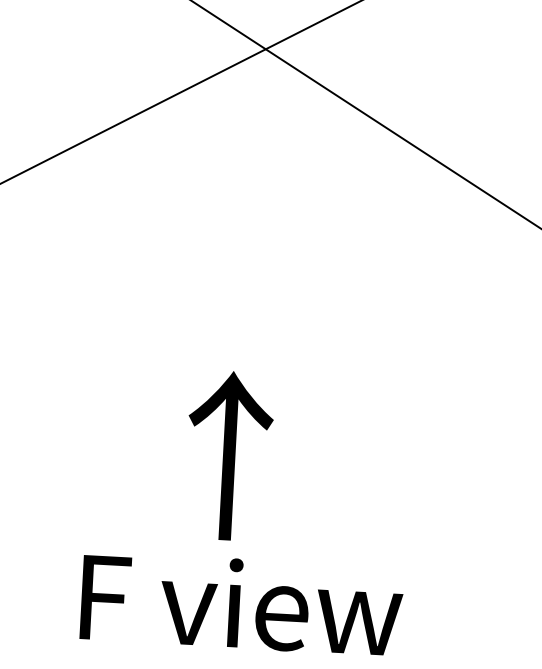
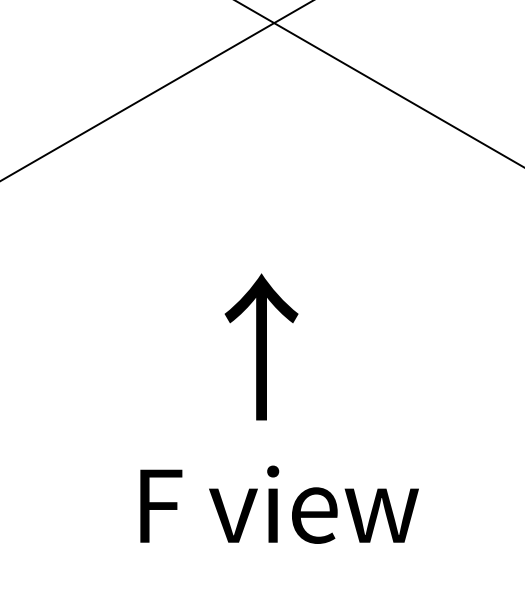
text: (229, 455) -> (261, 346), moved

